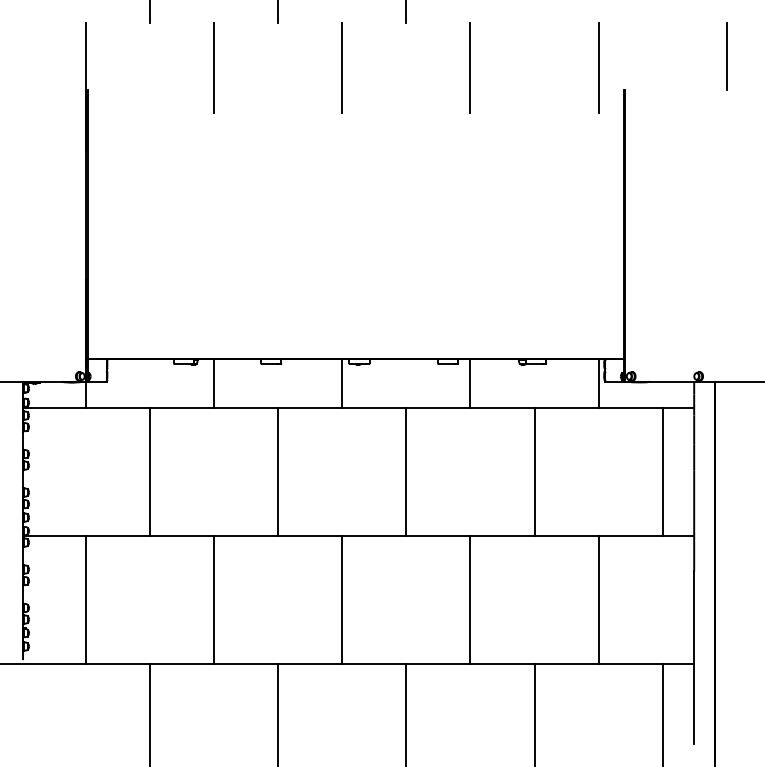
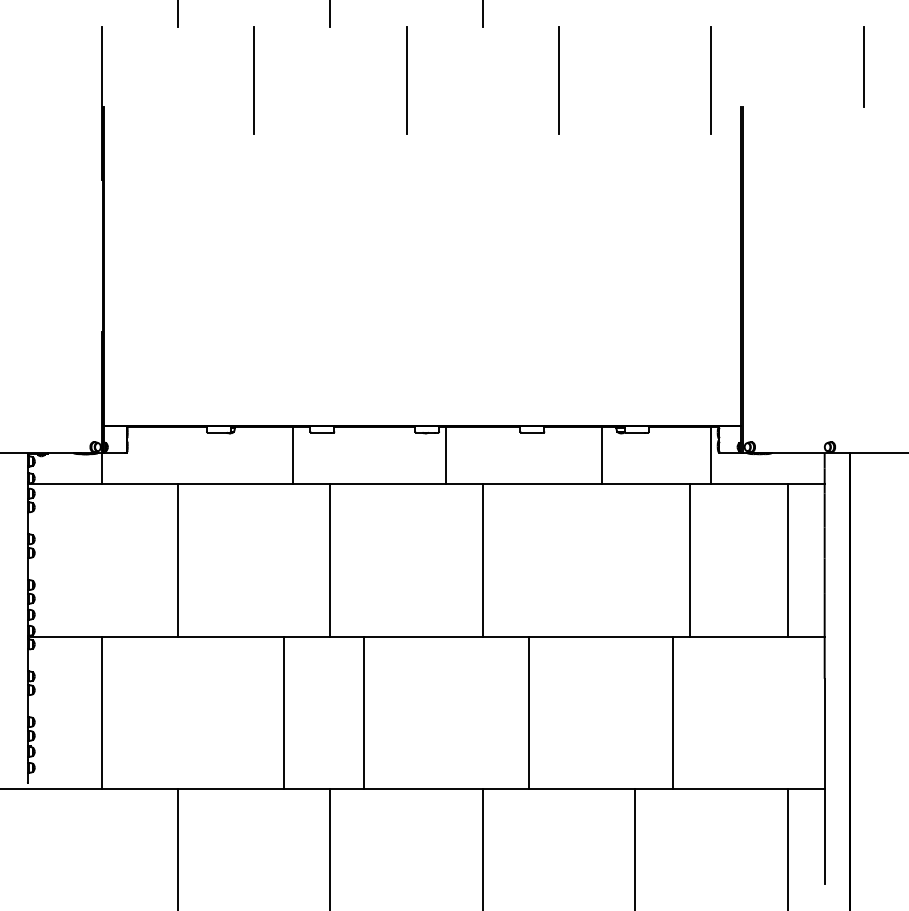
line: (214, 383) -> (293, 455), moved
line: (342, 383) -> (445, 455), moved
line: (470, 383) -> (601, 455), moved
line: (534, 471) -> (690, 560), moved
line: (214, 599) -> (284, 712), moved
line: (342, 599) -> (363, 712), moved
line: (470, 599) -> (528, 712), moved
line: (598, 599) -> (673, 712), moved

